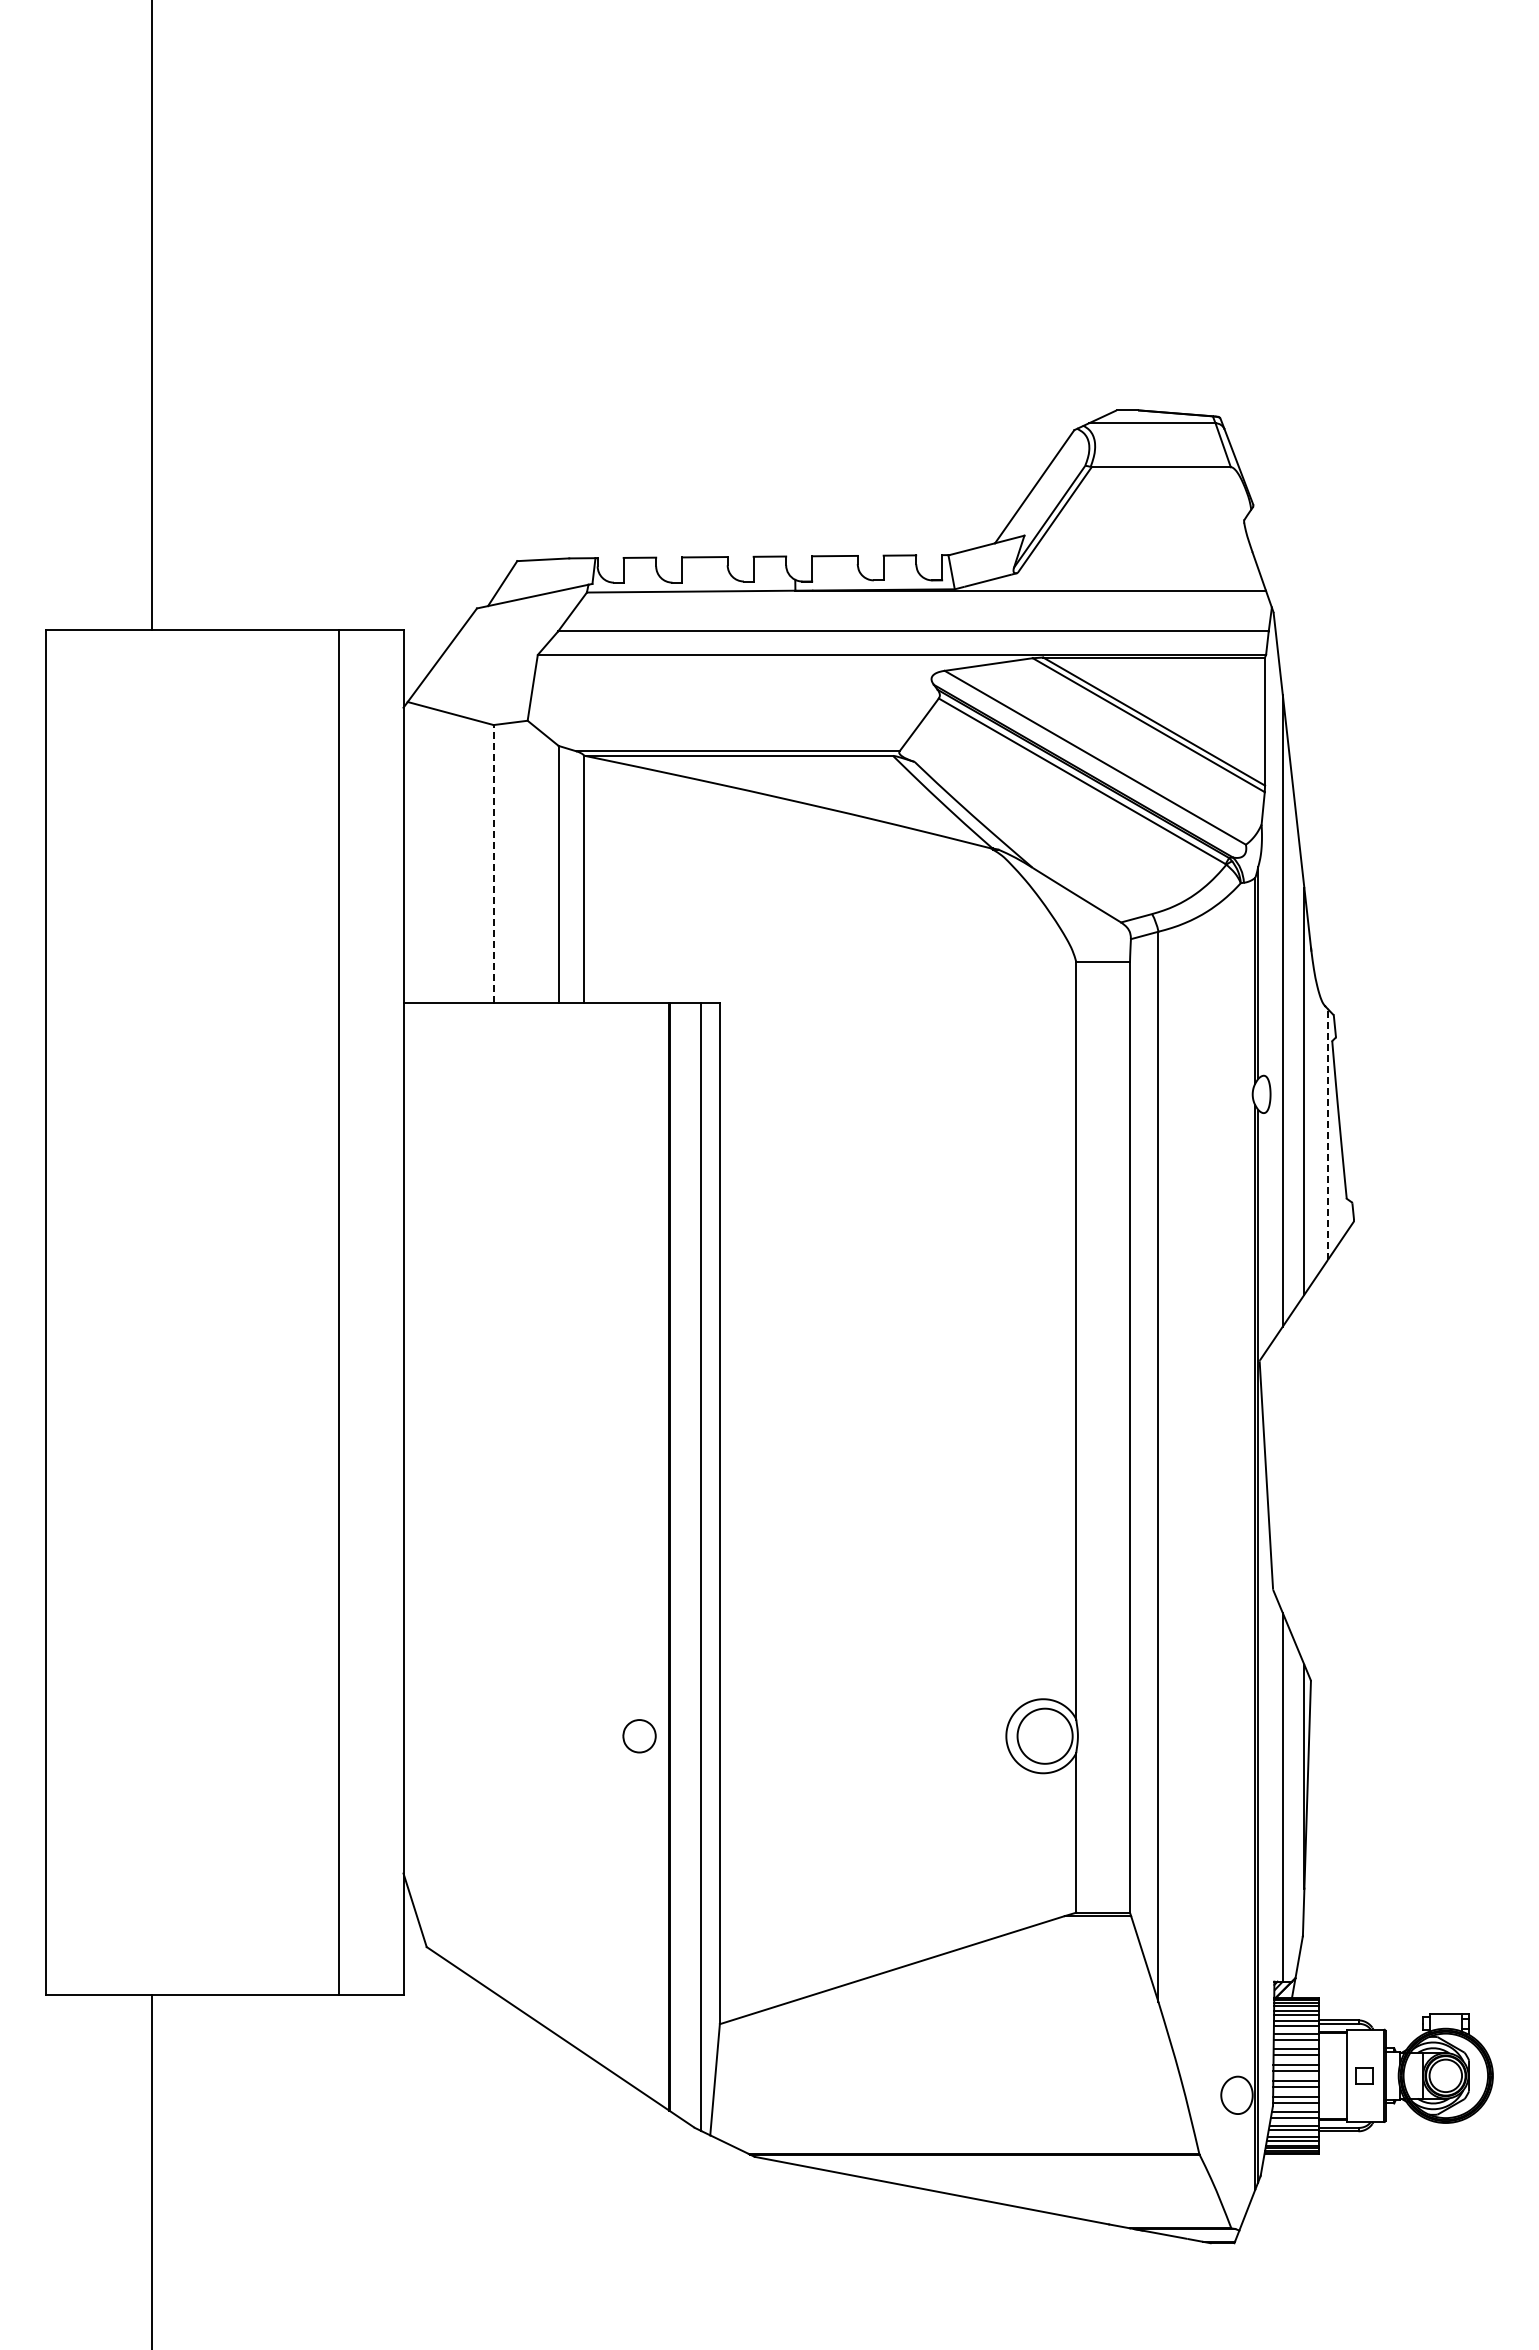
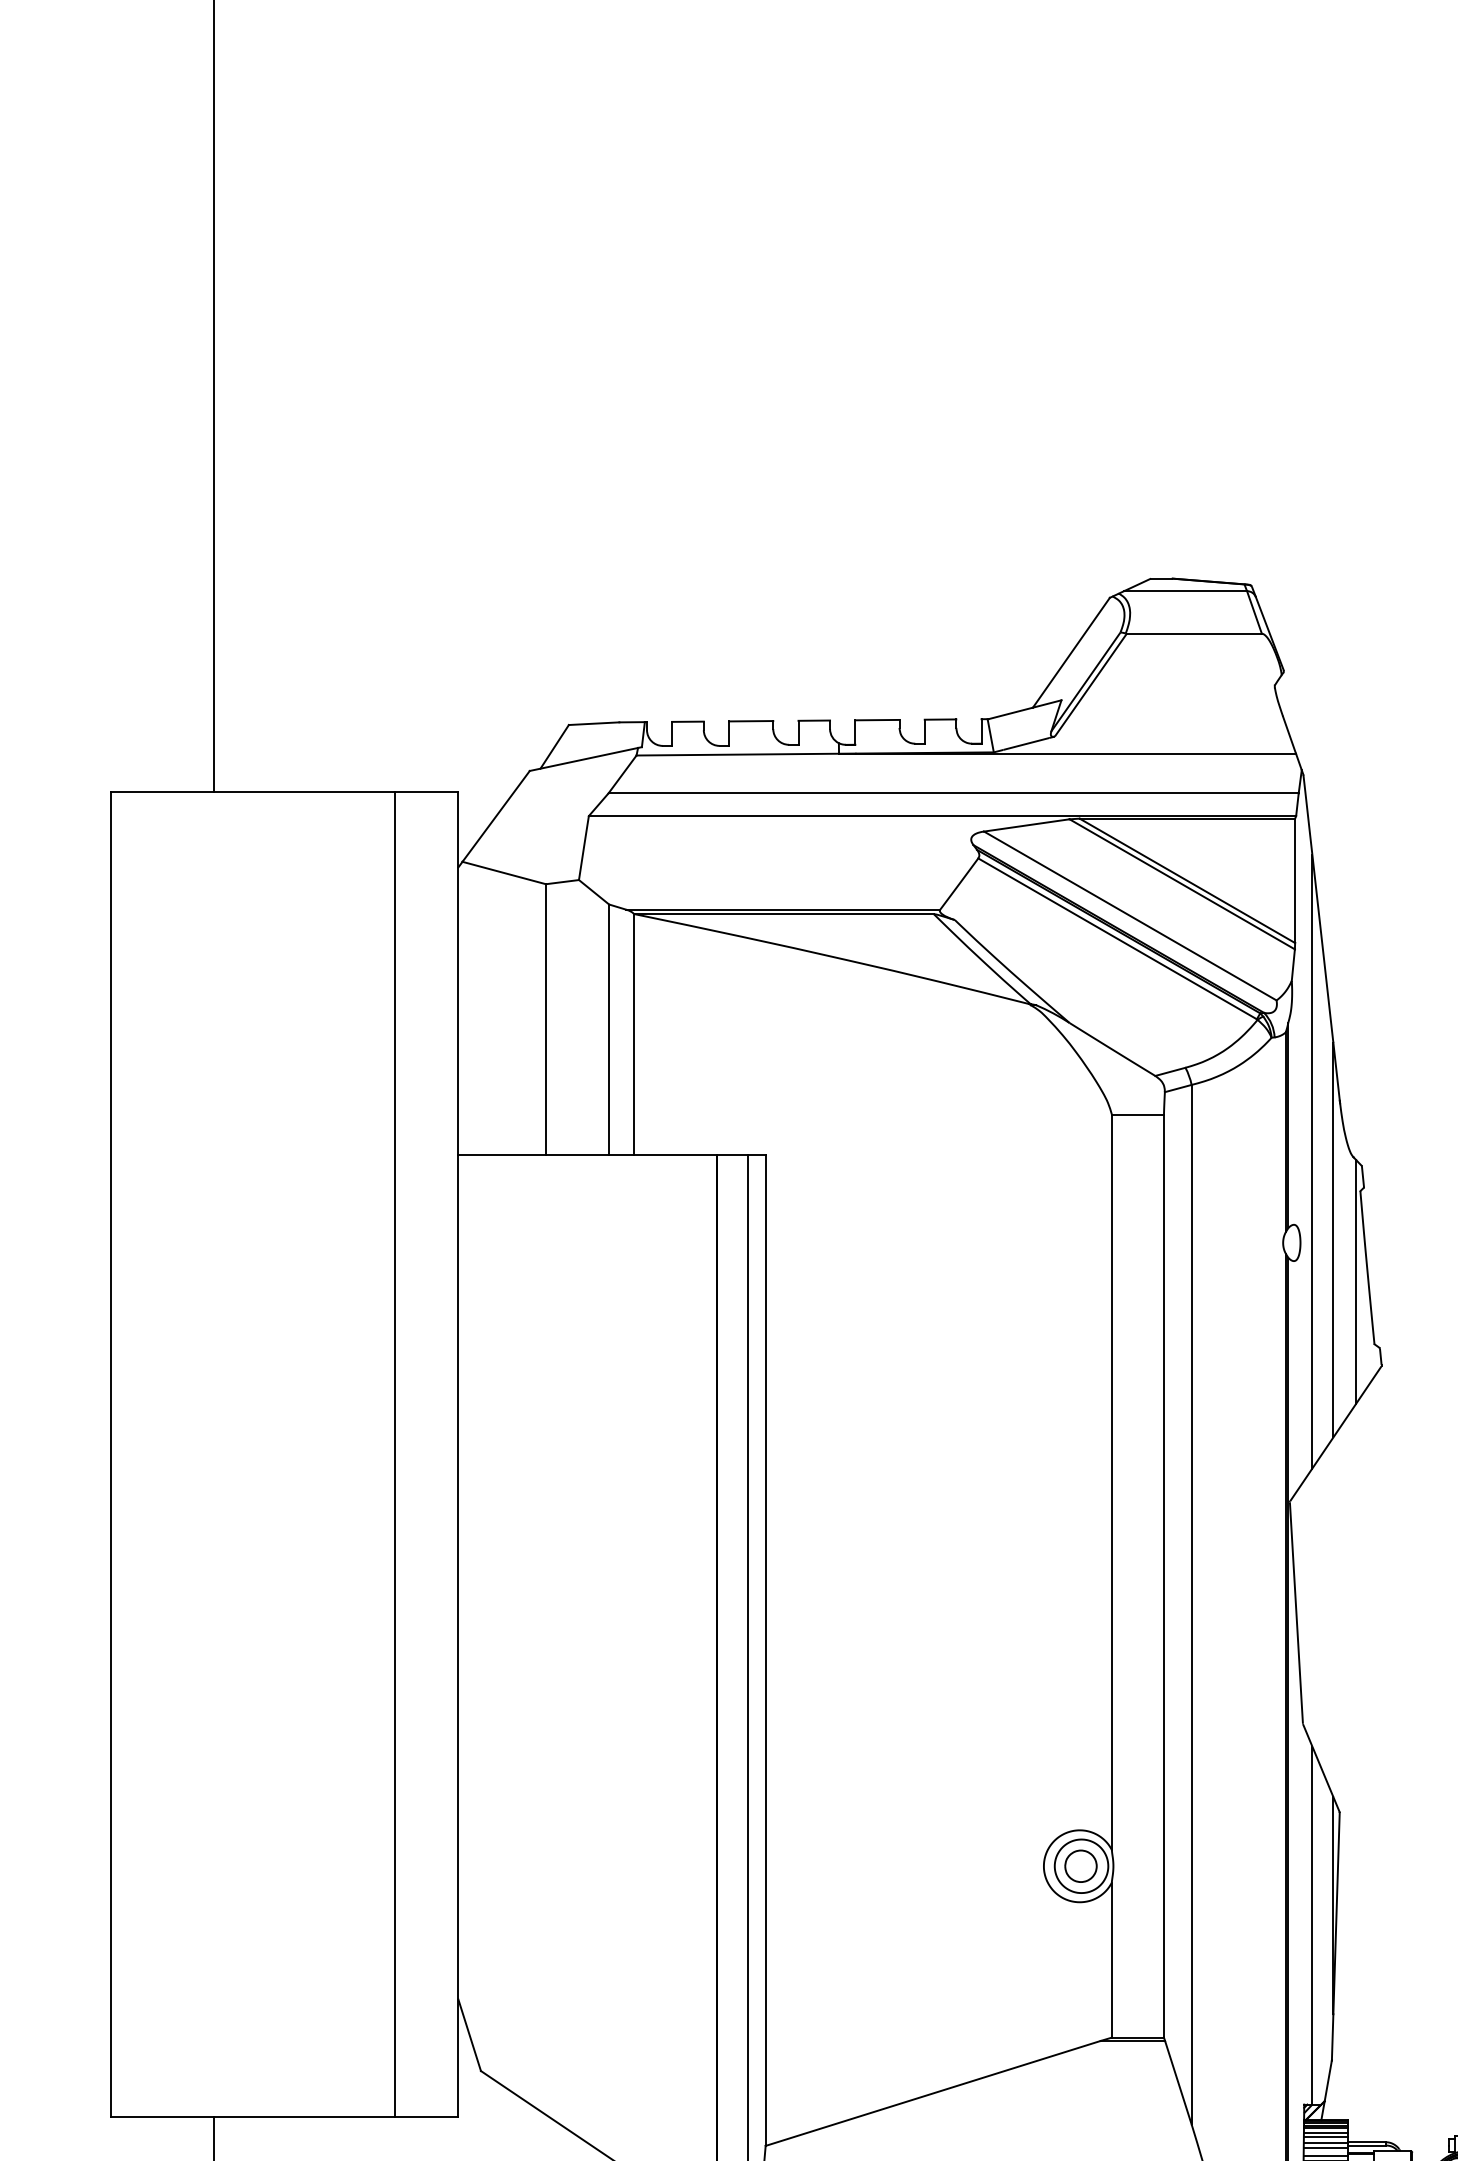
line: (493, 863) -> (545, 1018), dashed -> solid
line: (1327, 1134) -> (1355, 1281), dashed -> solid
part: (639, 1736) -> (1080, 1866), moved

